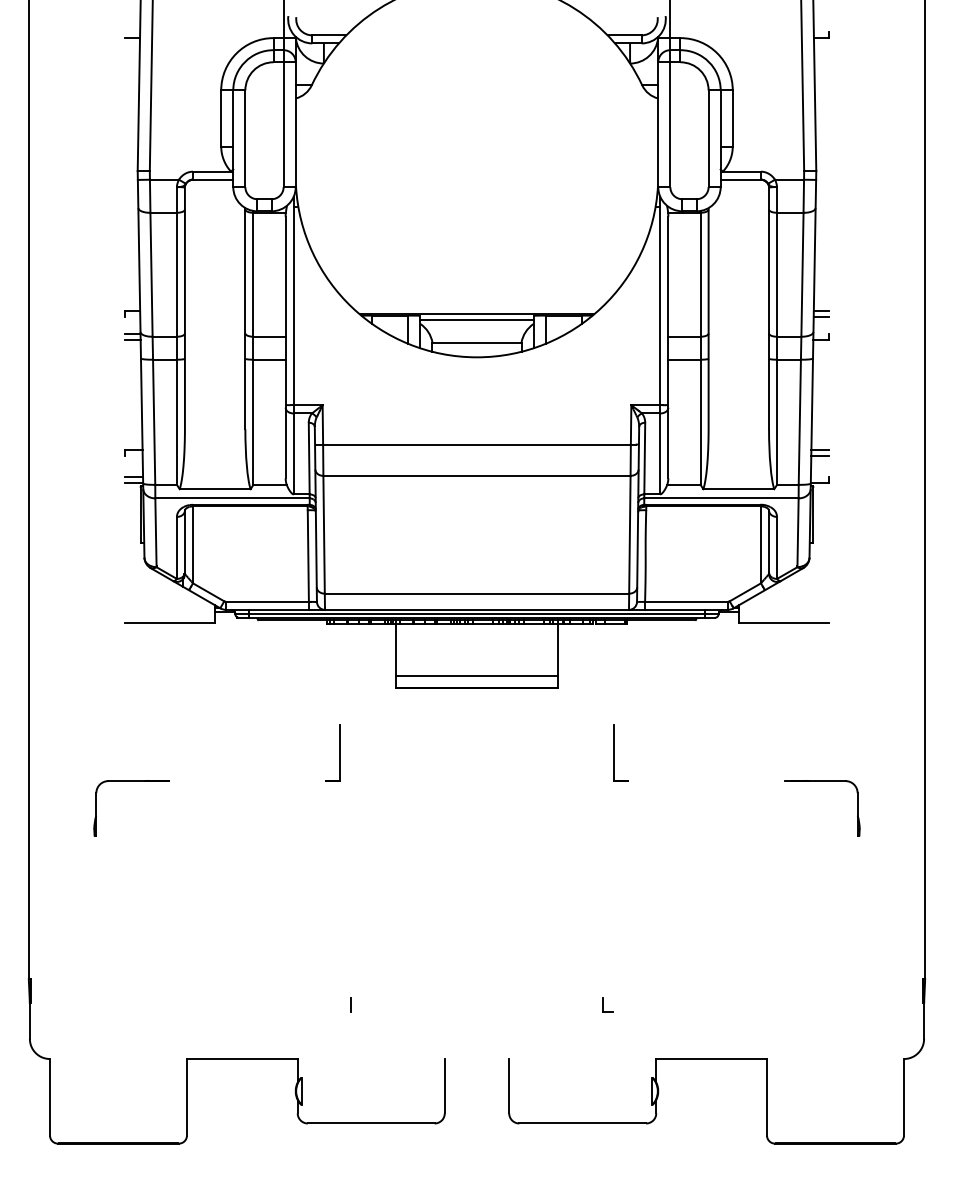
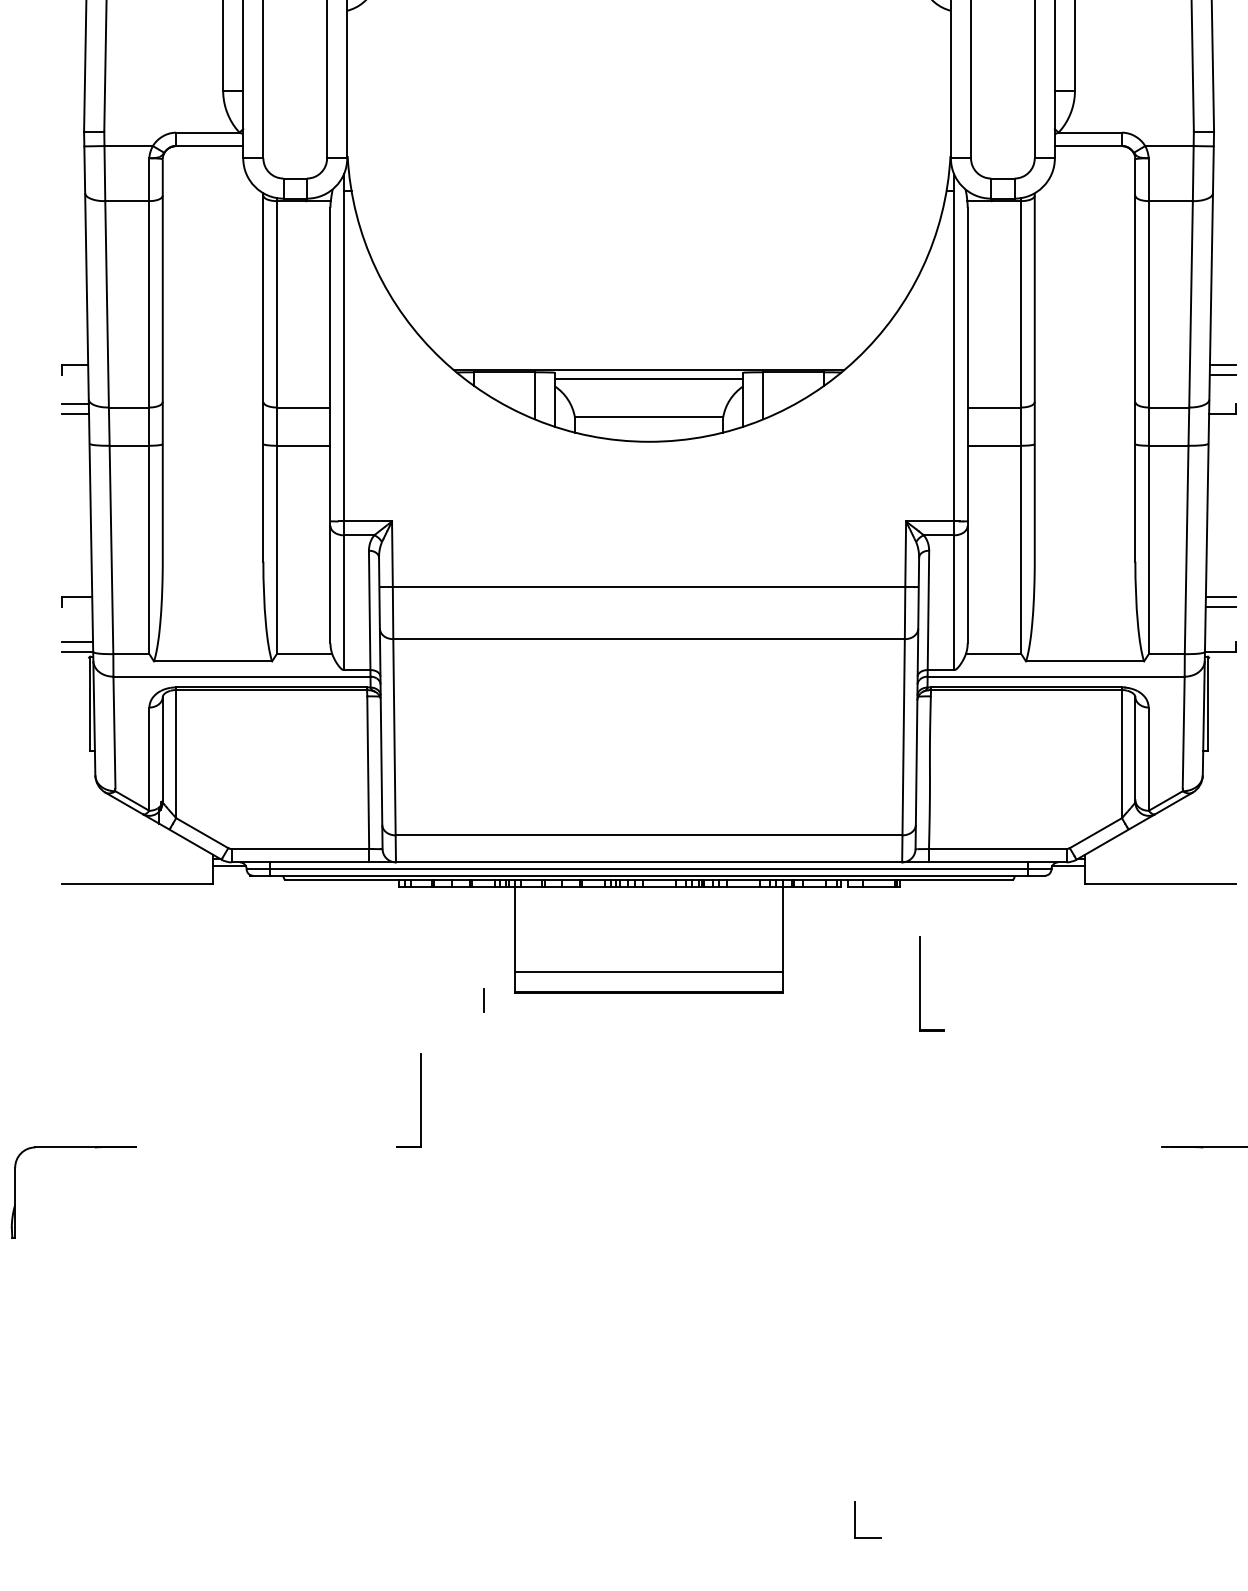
part: (620, 752) -> (931, 983), moved
line: (350, 1004) -> (483, 999), moved
part: (607, 1004) -> (866, 1519), size x1.6

